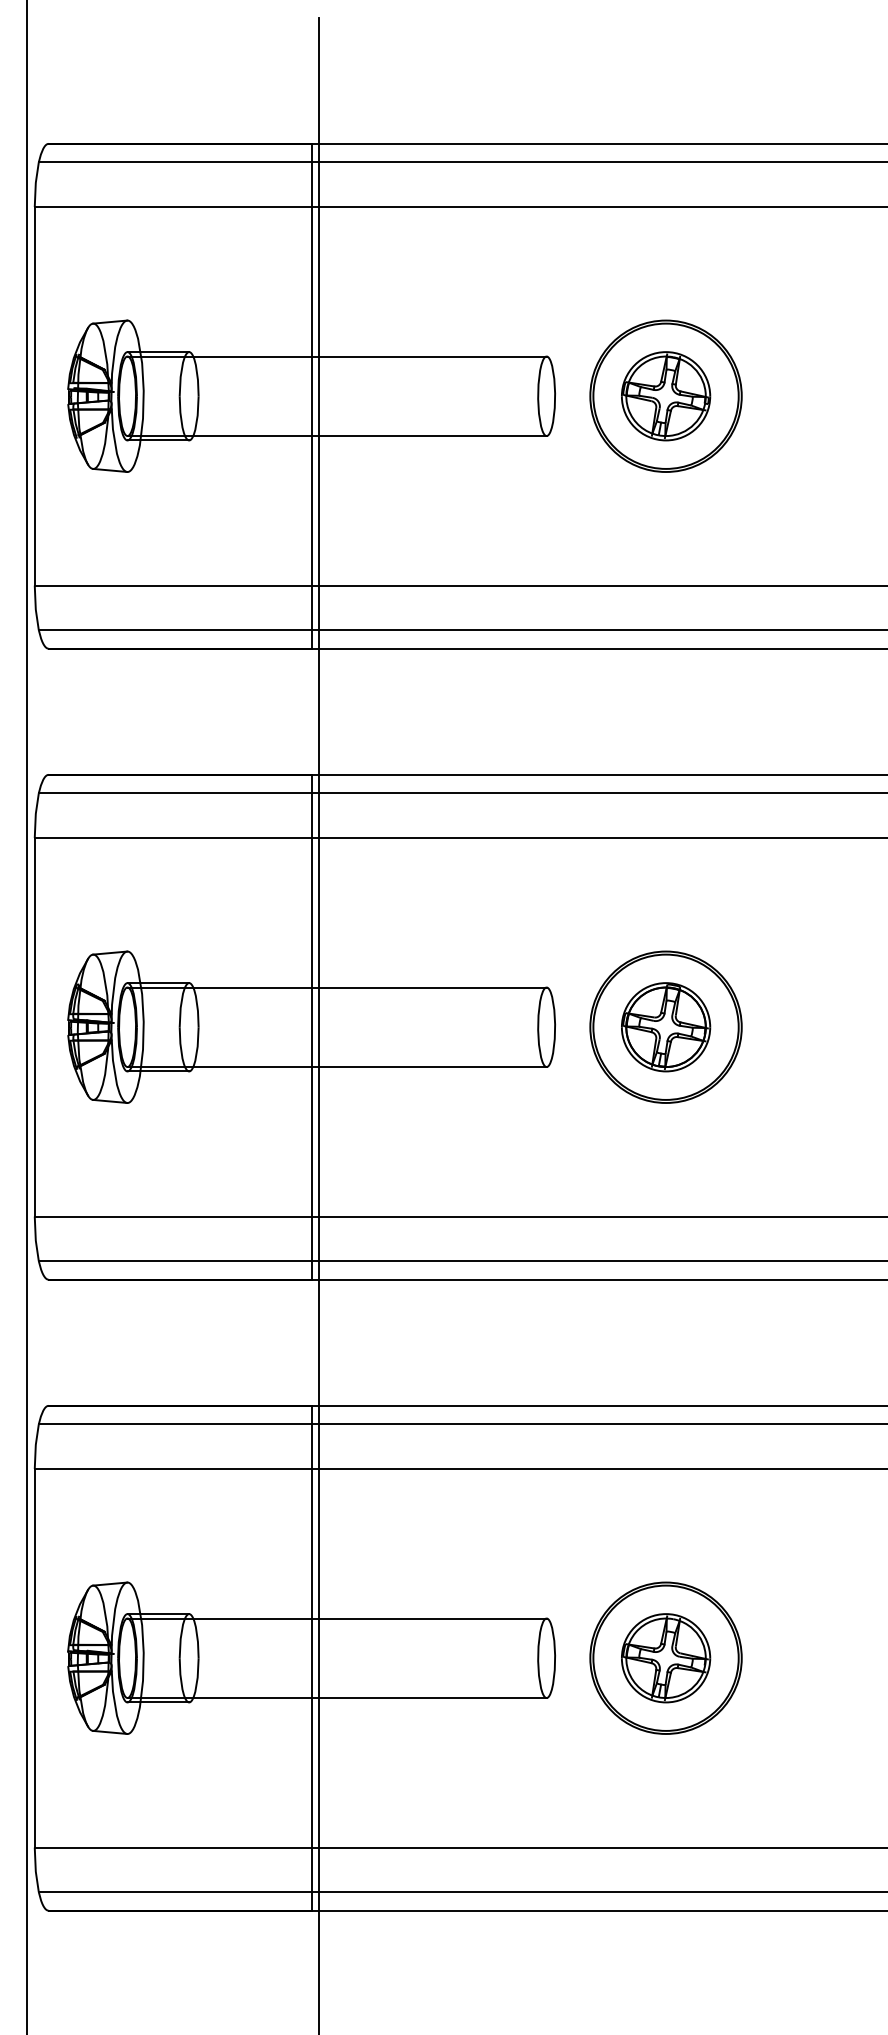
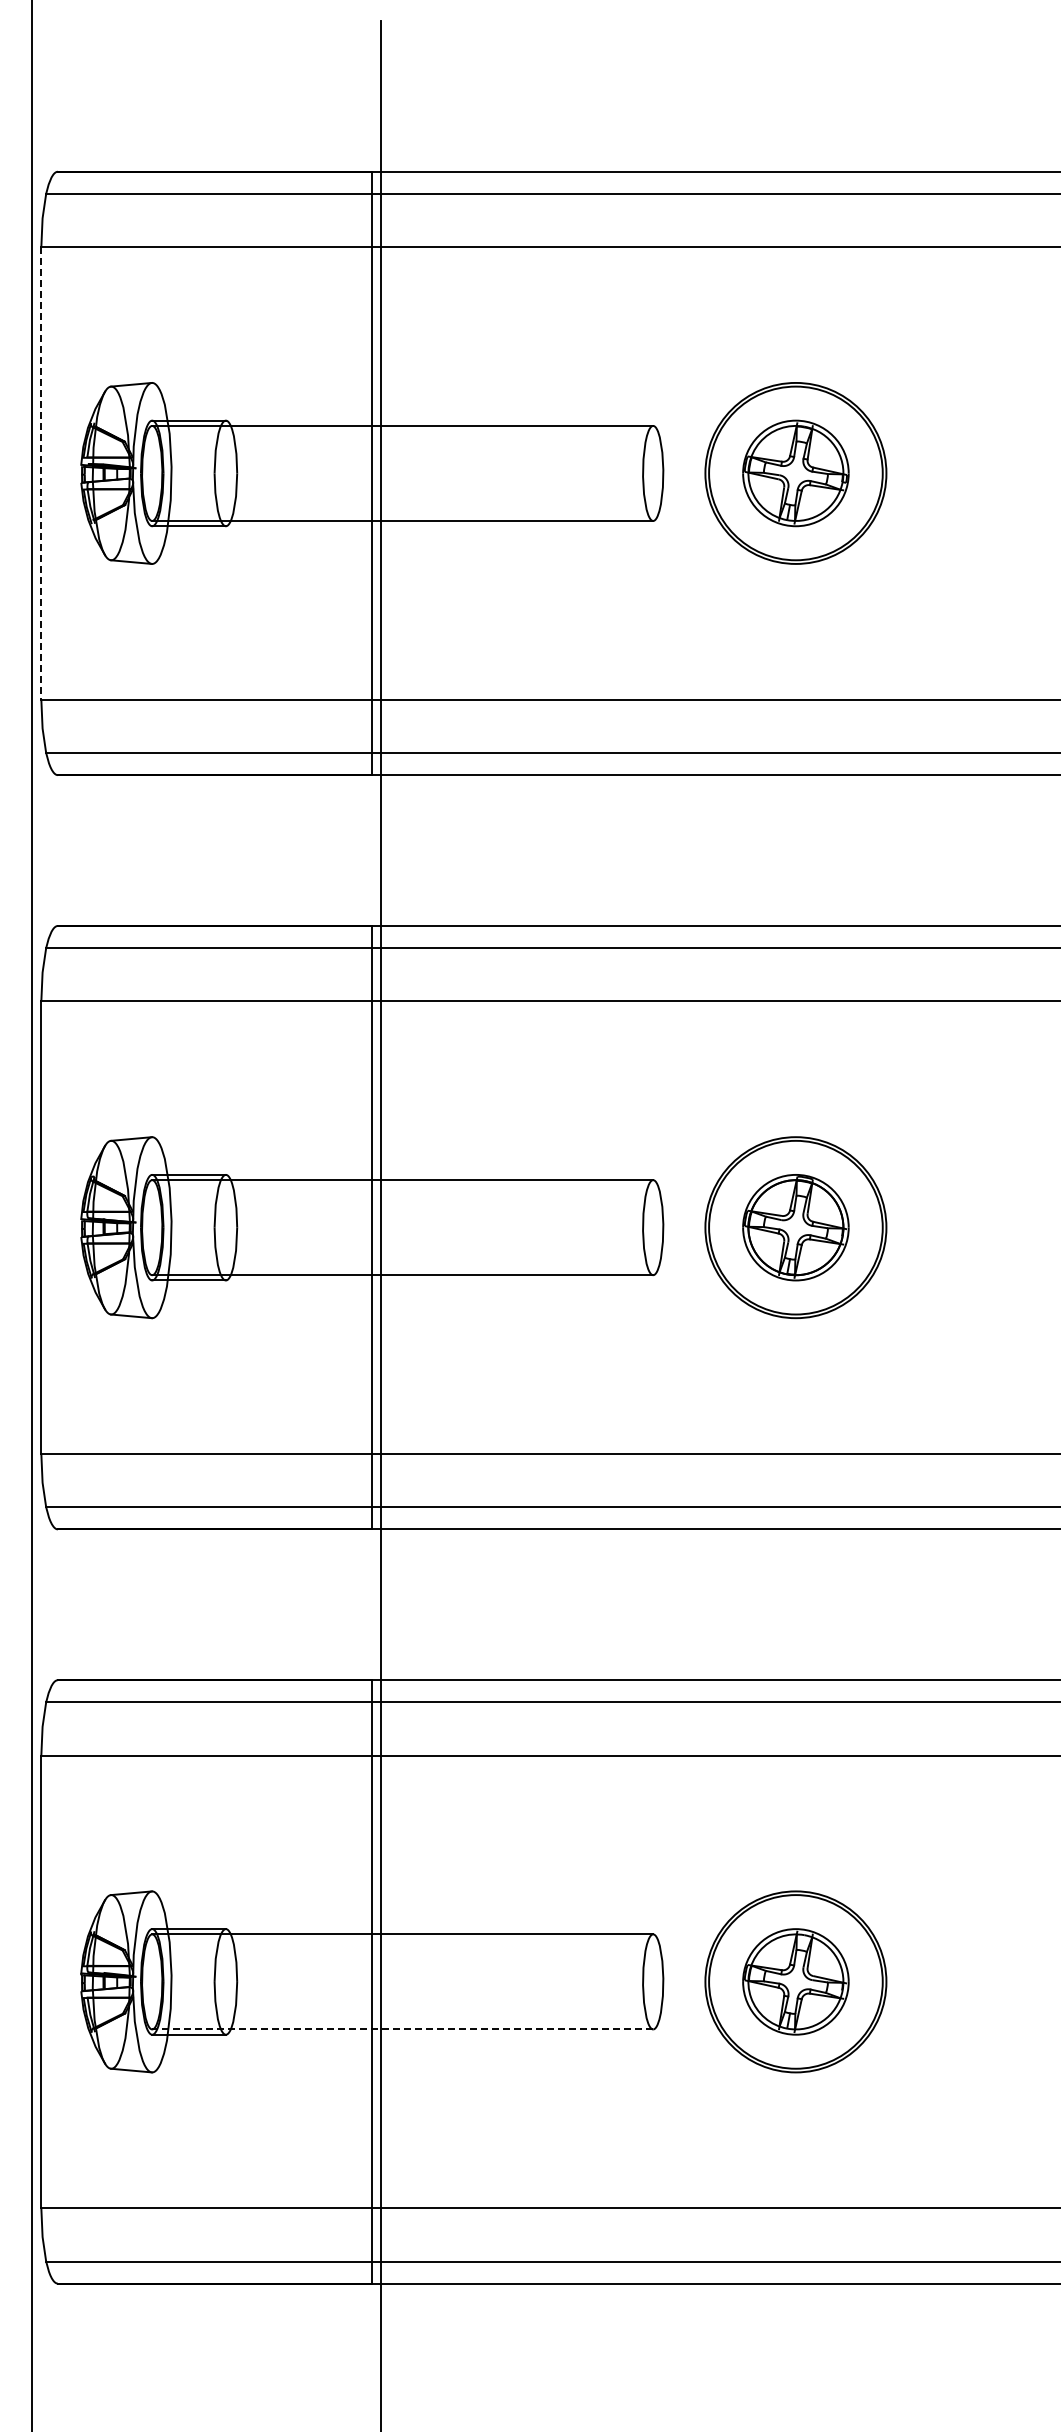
line: (34, 396) -> (41, 473), solid -> dashed
line: (336, 1698) -> (402, 2029), solid -> dashed

